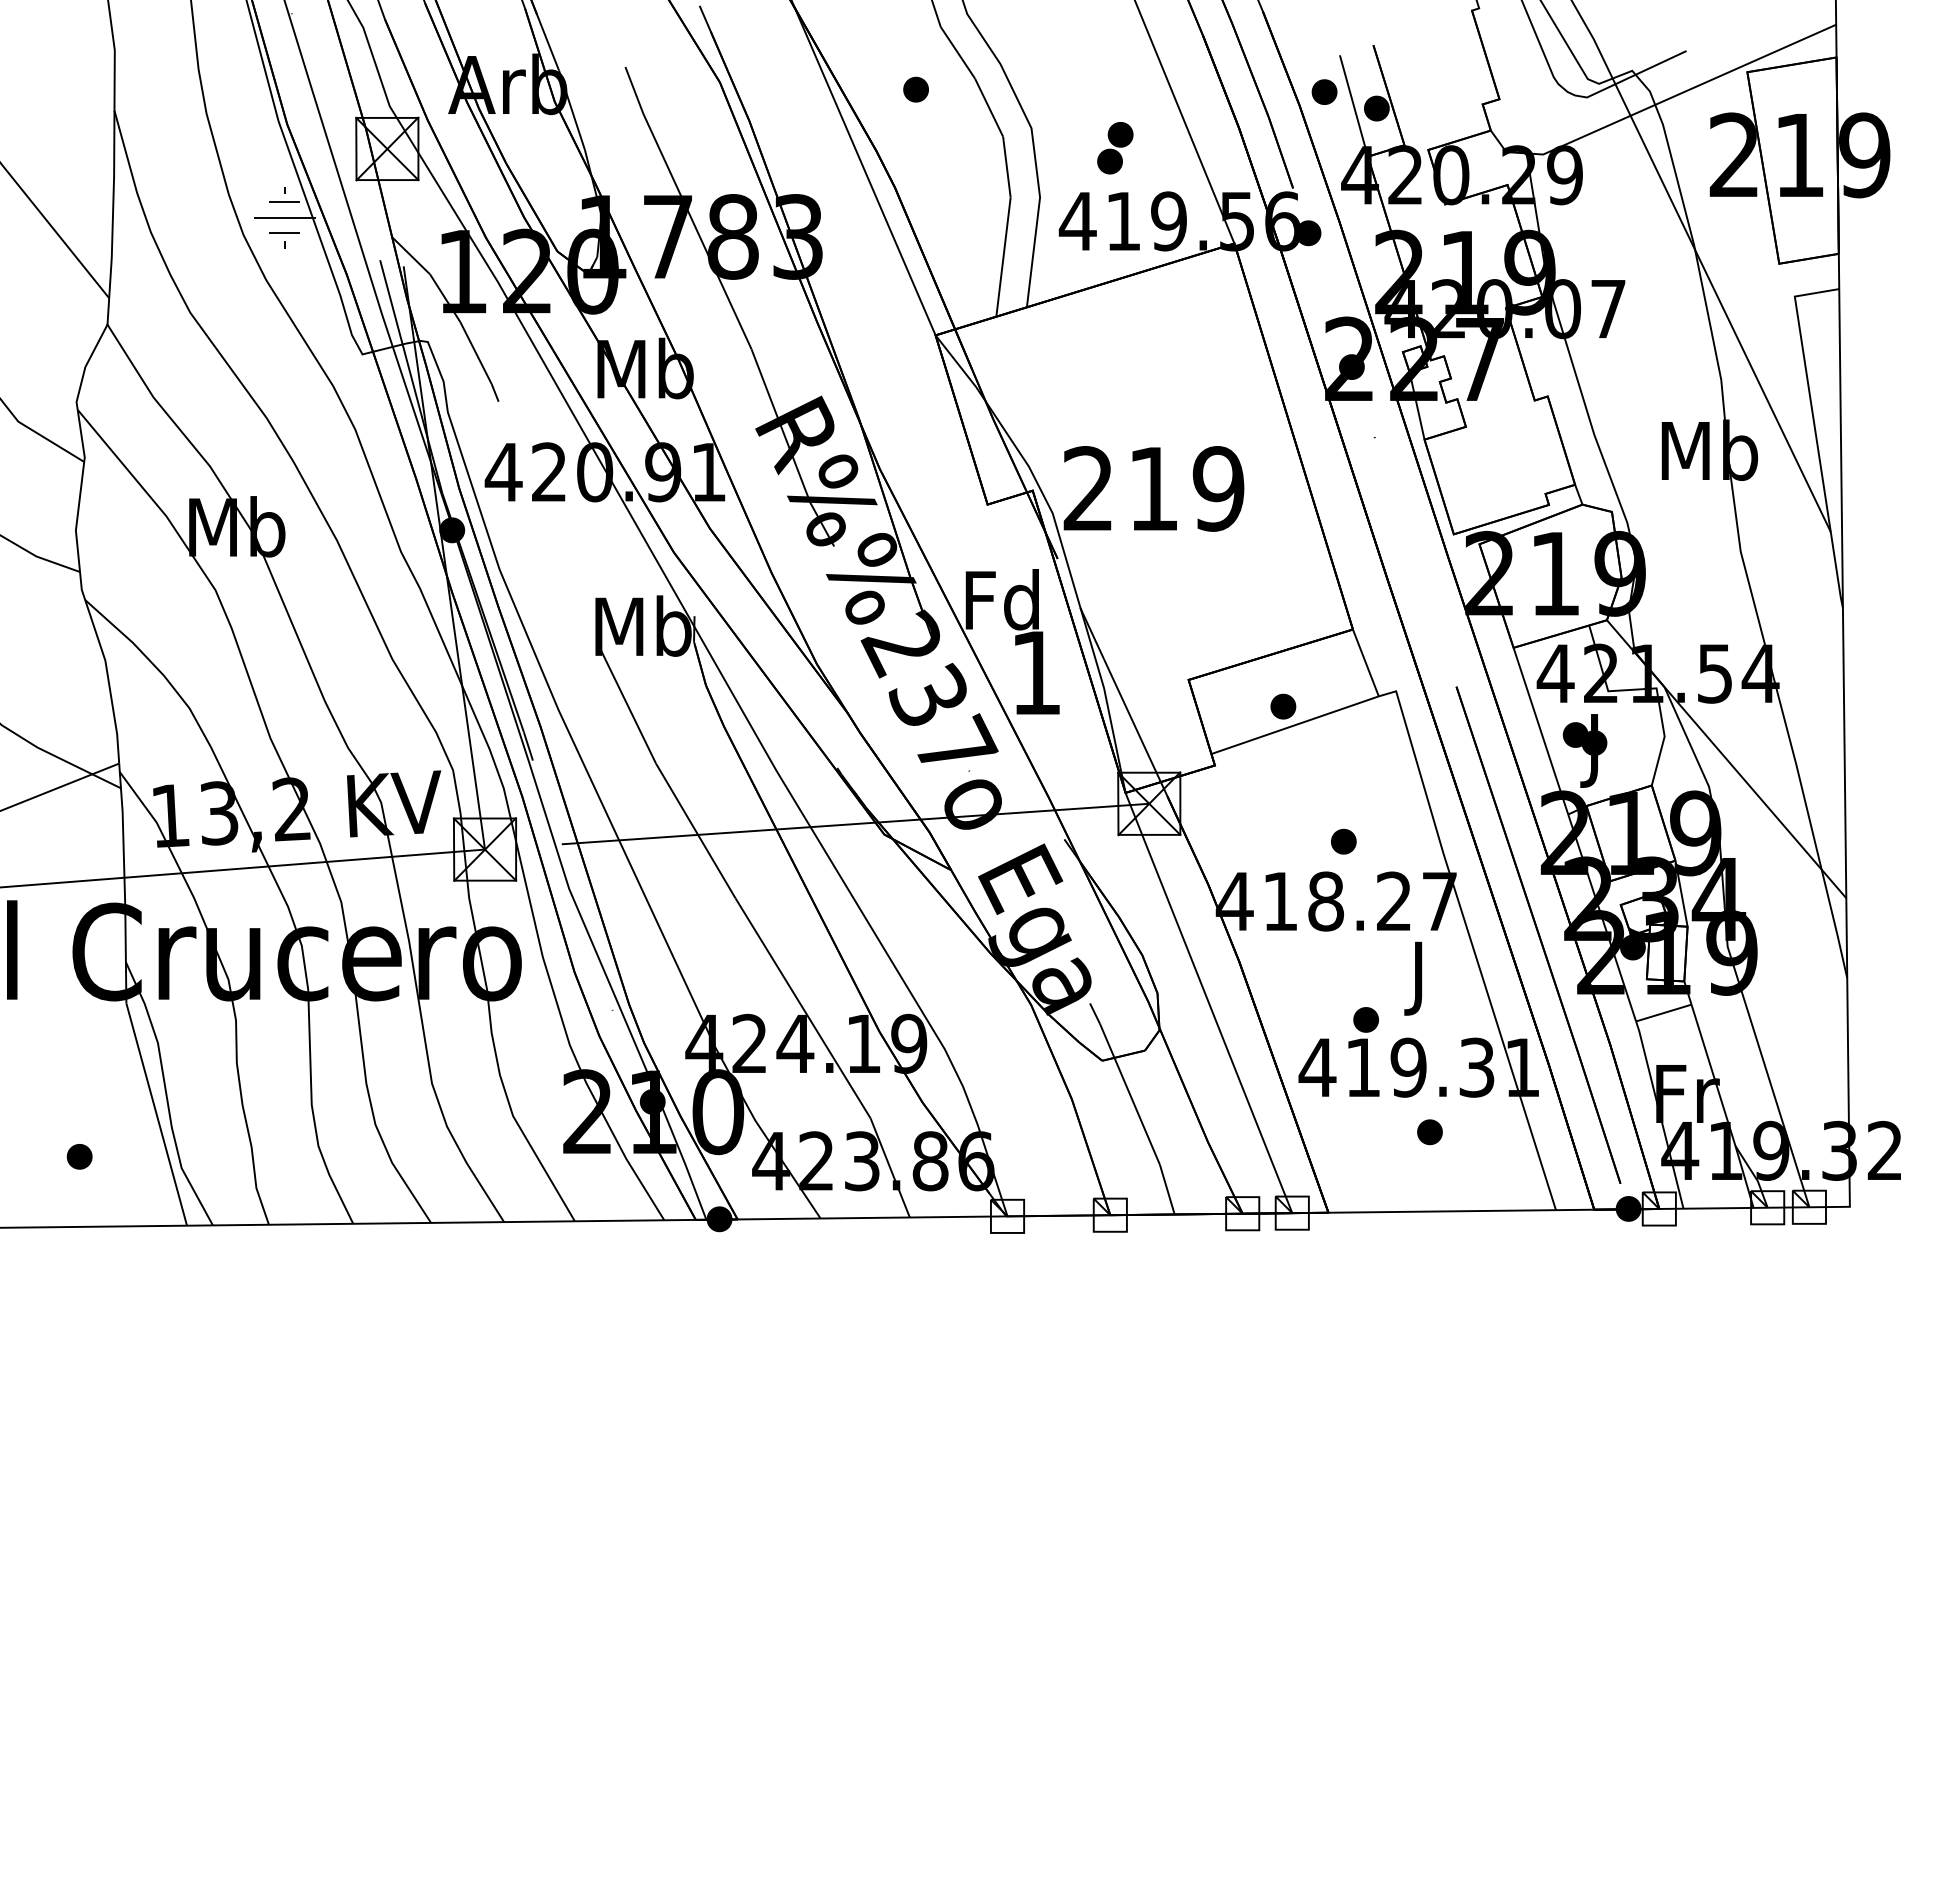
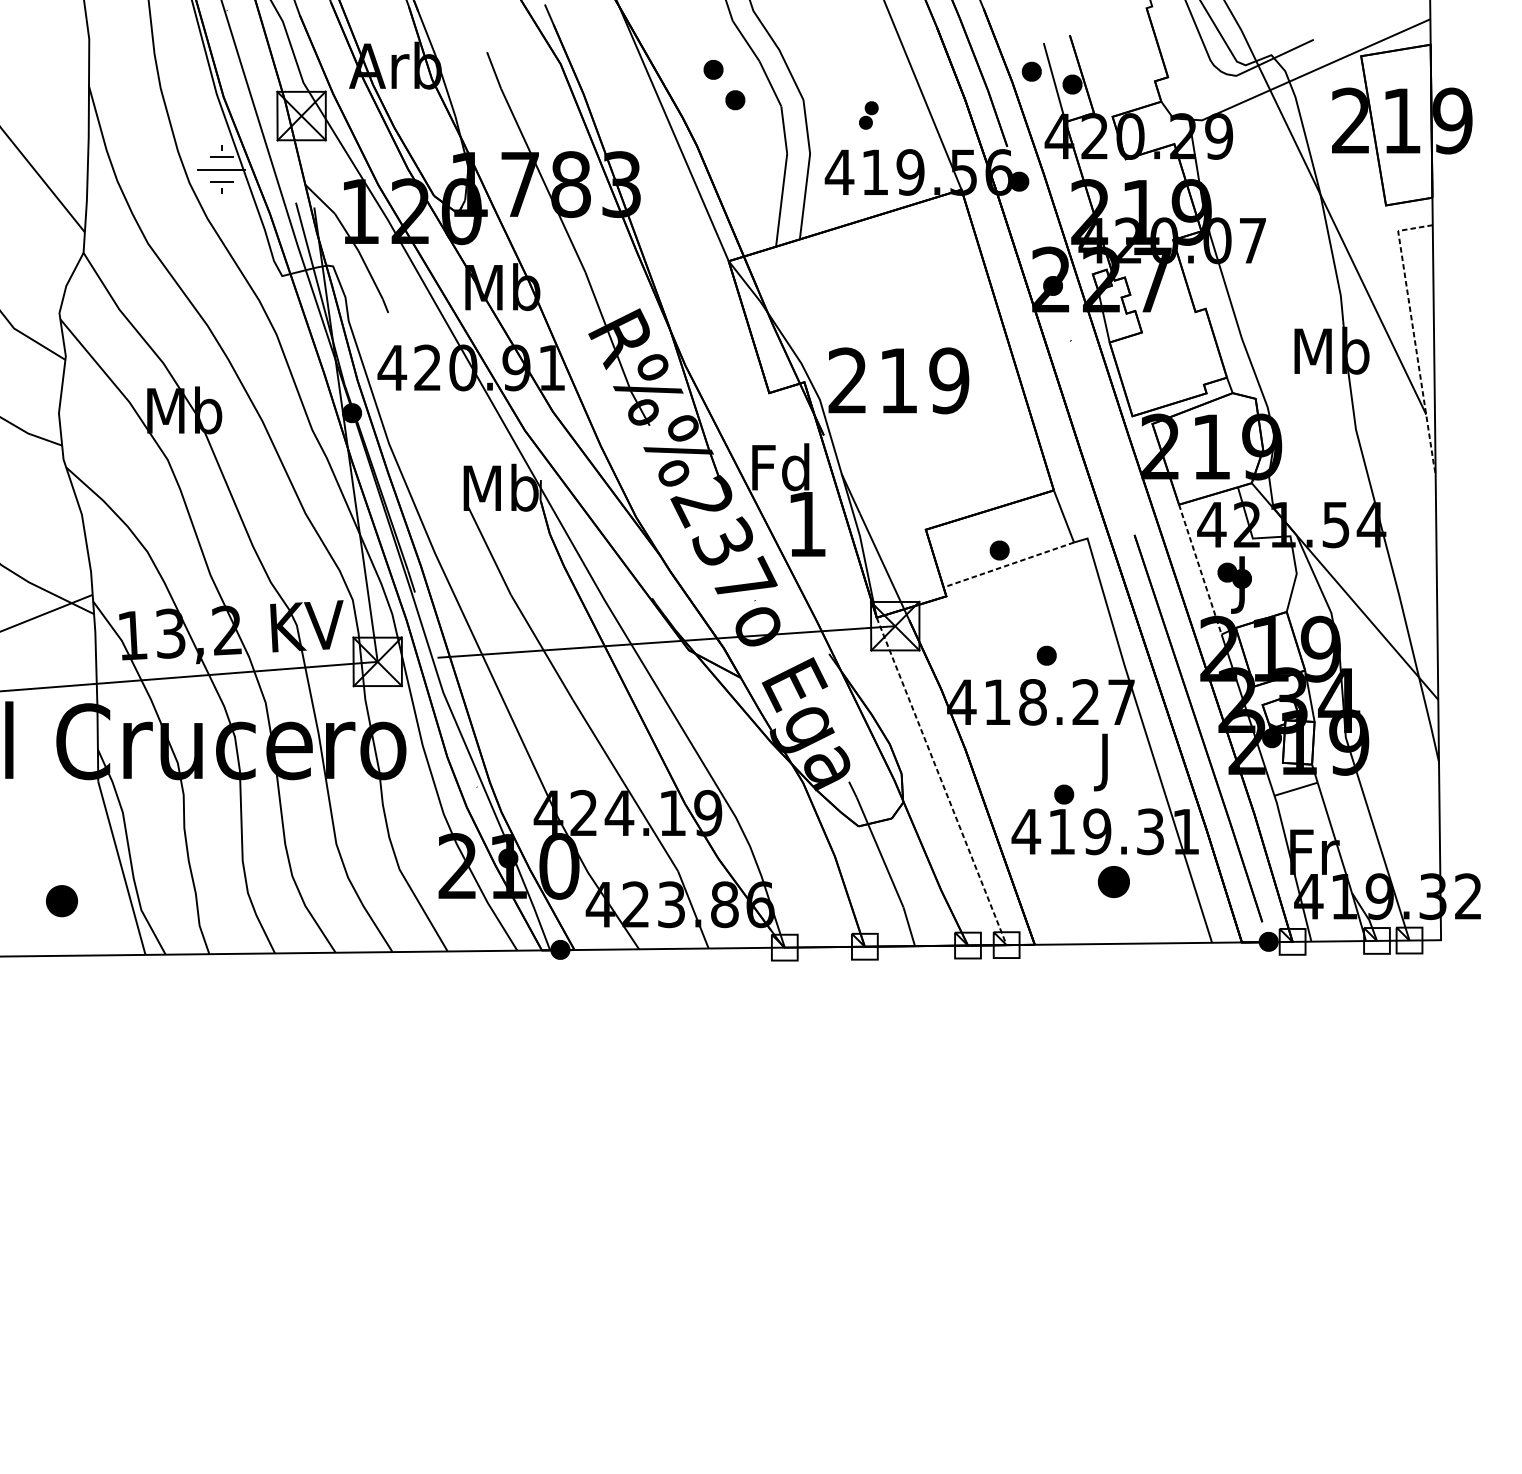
part: (943, 128) -> (734, 100), added
part: (1115, 148) -> (868, 115), size x0.7
line: (1815, 430) -> (1414, 335), solid -> dashed
line: (1295, 725) -> (1009, 565), solid -> dashed
line: (1540, 731) -> (1200, 569), solid -> dashed
line: (1209, 1003) -> (942, 781), solid -> dashed
part: (1429, 1132) -> (1113, 882), size x1.6
part: (79, 1156) -> (61, 901), size x1.6

